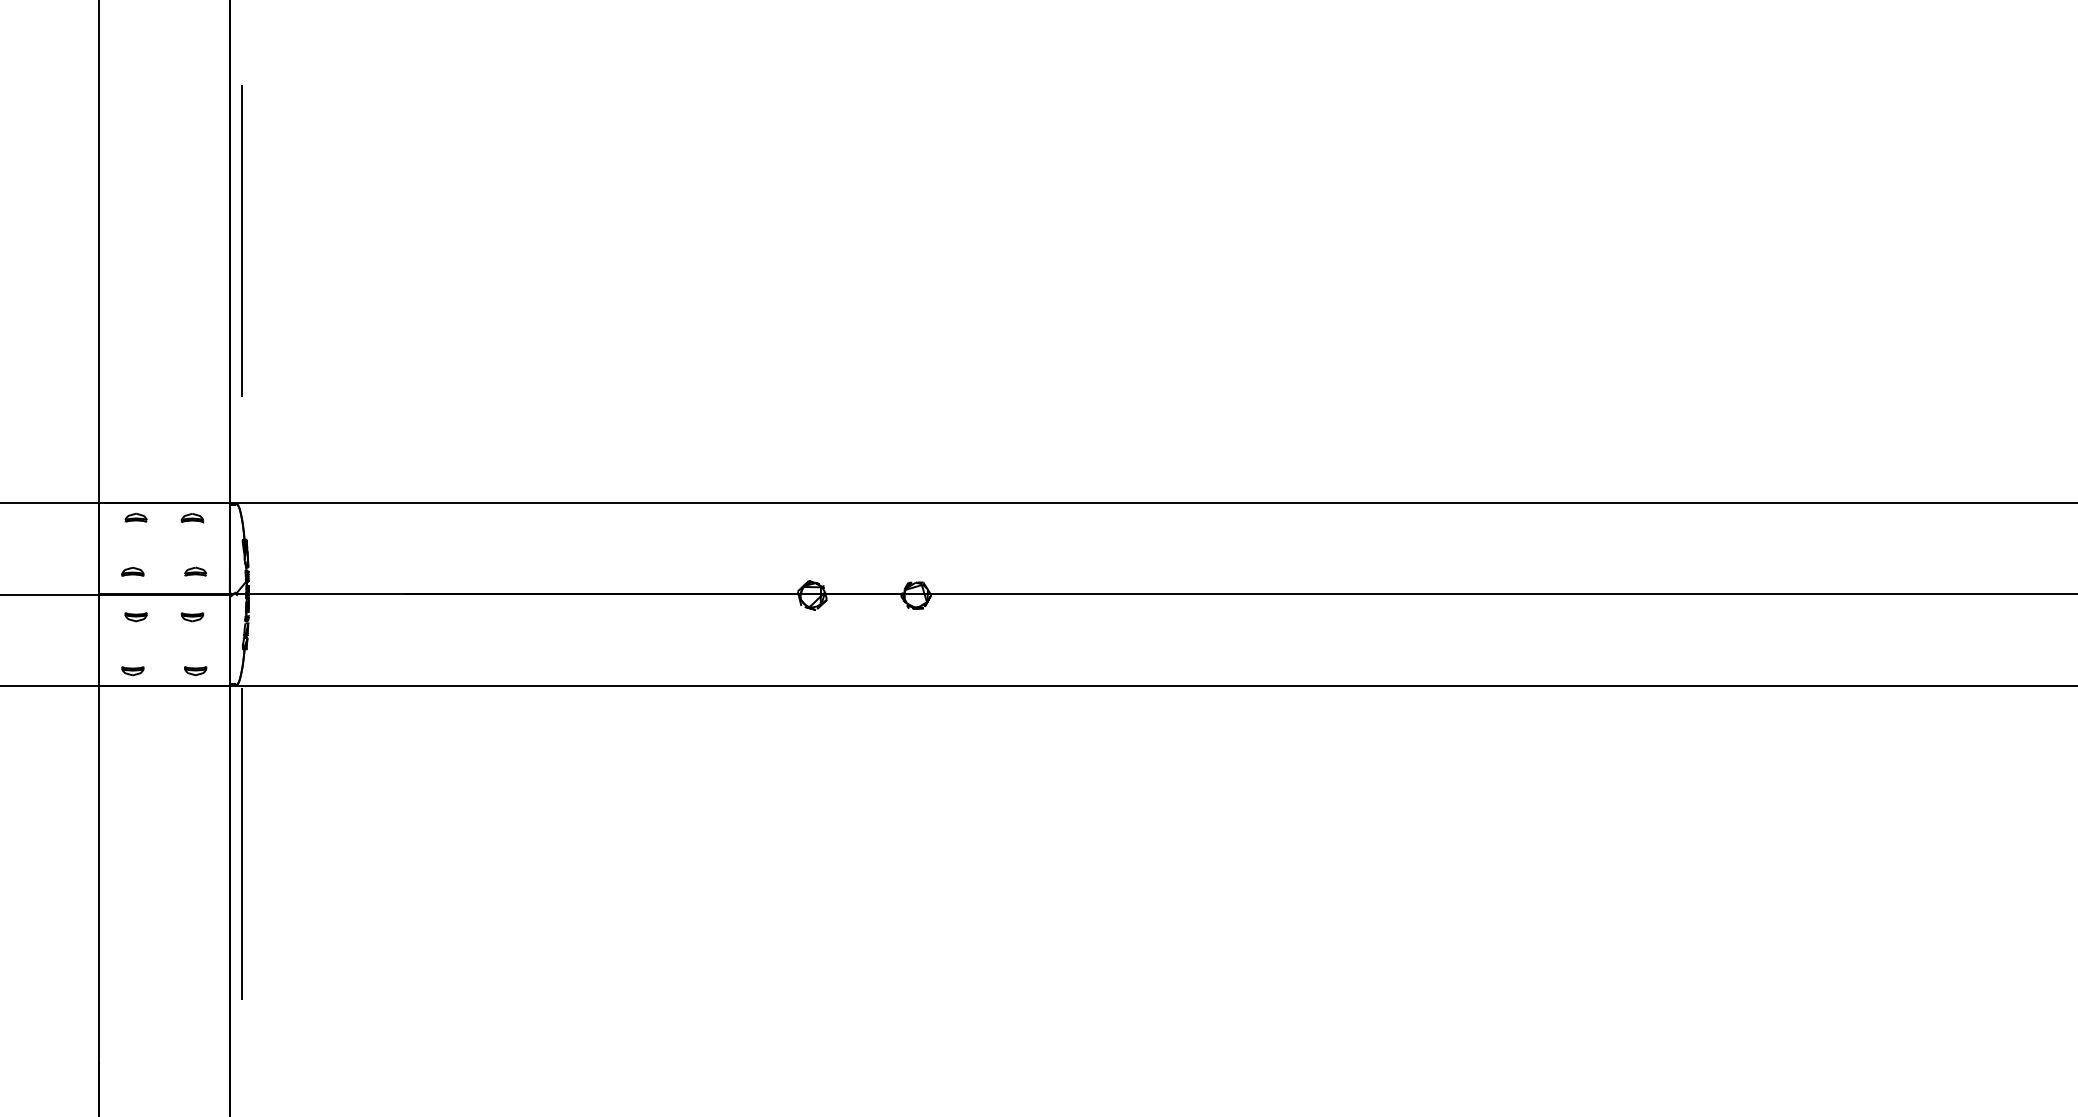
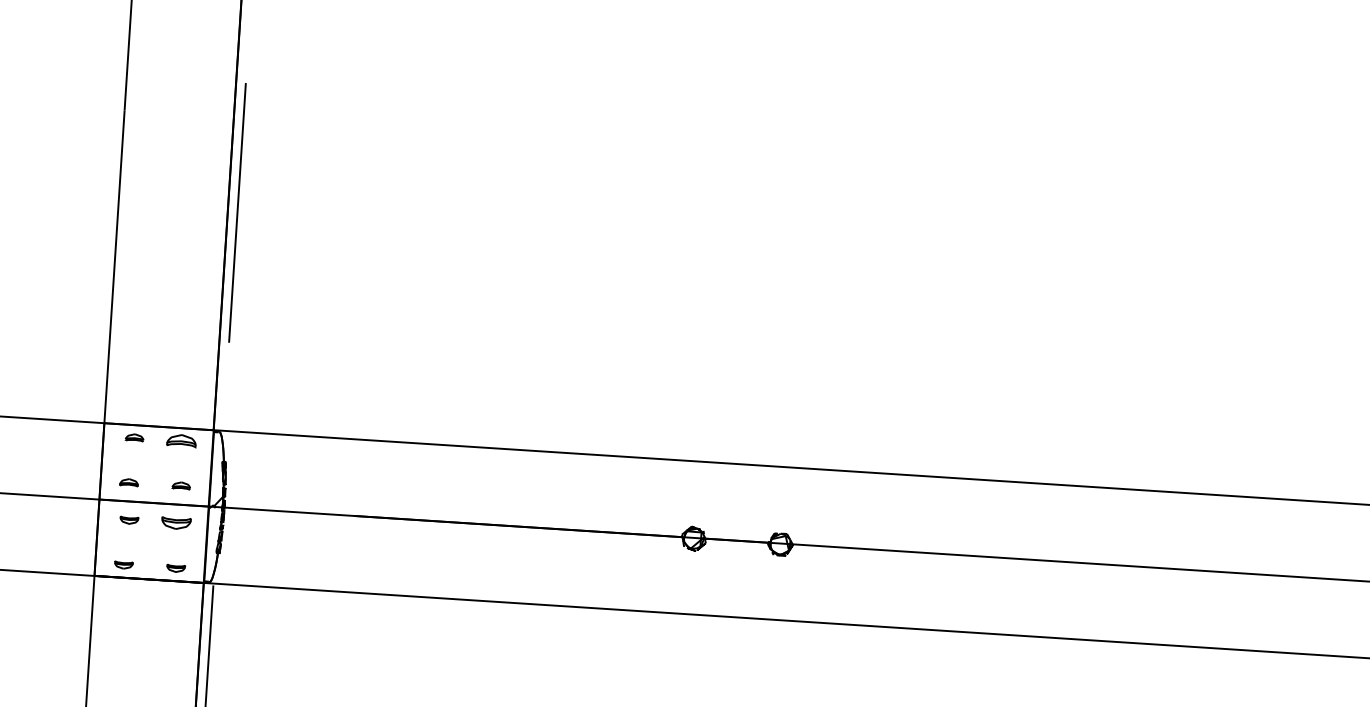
part: (192, 518) -> (181, 441), size x1.6
part: (192, 617) -> (176, 523), size x1.6

